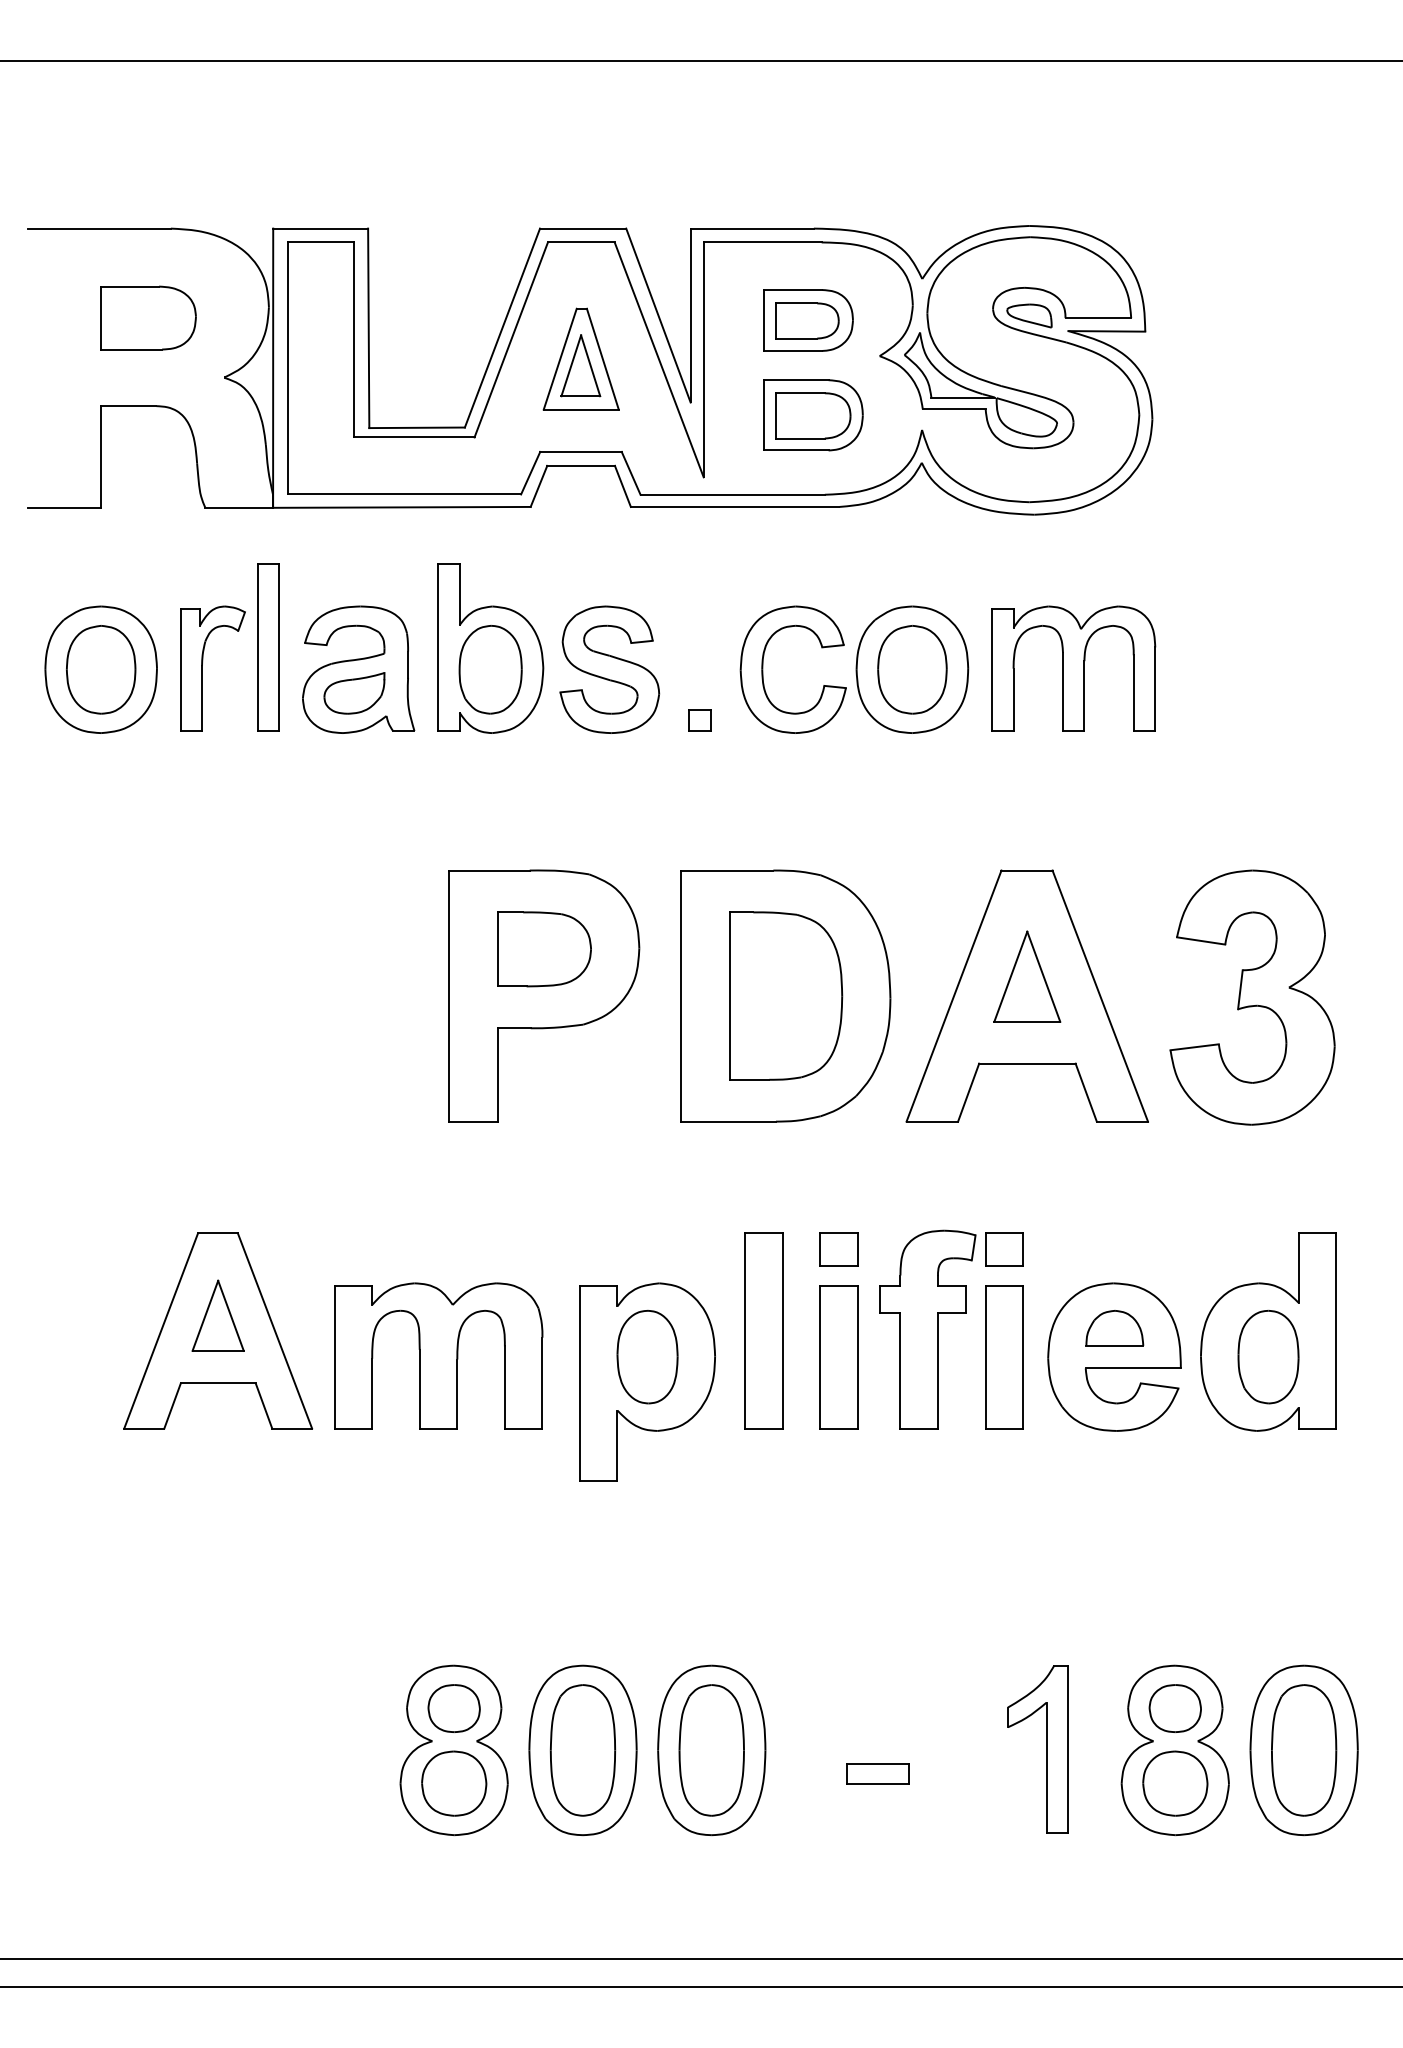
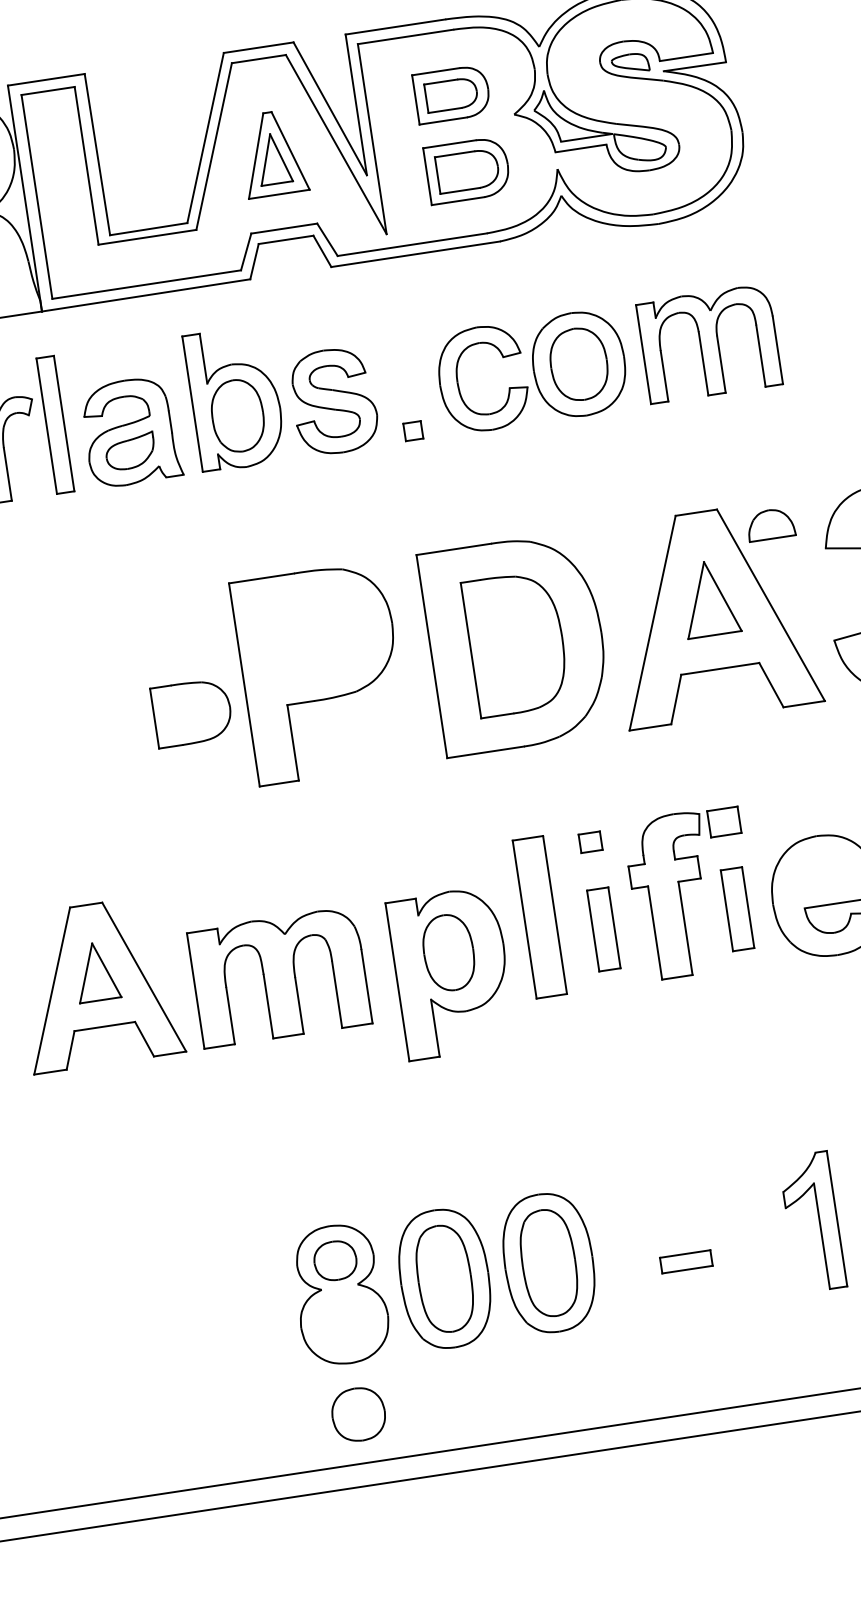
part: (544, 949) -> (192, 713), moved
part: (838, 1249) -> (590, 842), size x0.7
part: (1114, 1328) -> (770, 524), moved
part: (838, 1357) -> (603, 929), size x0.7
part: (1004, 1357) -> (737, 909), size x0.7
part: (454, 1783) -> (358, 1414), moved

